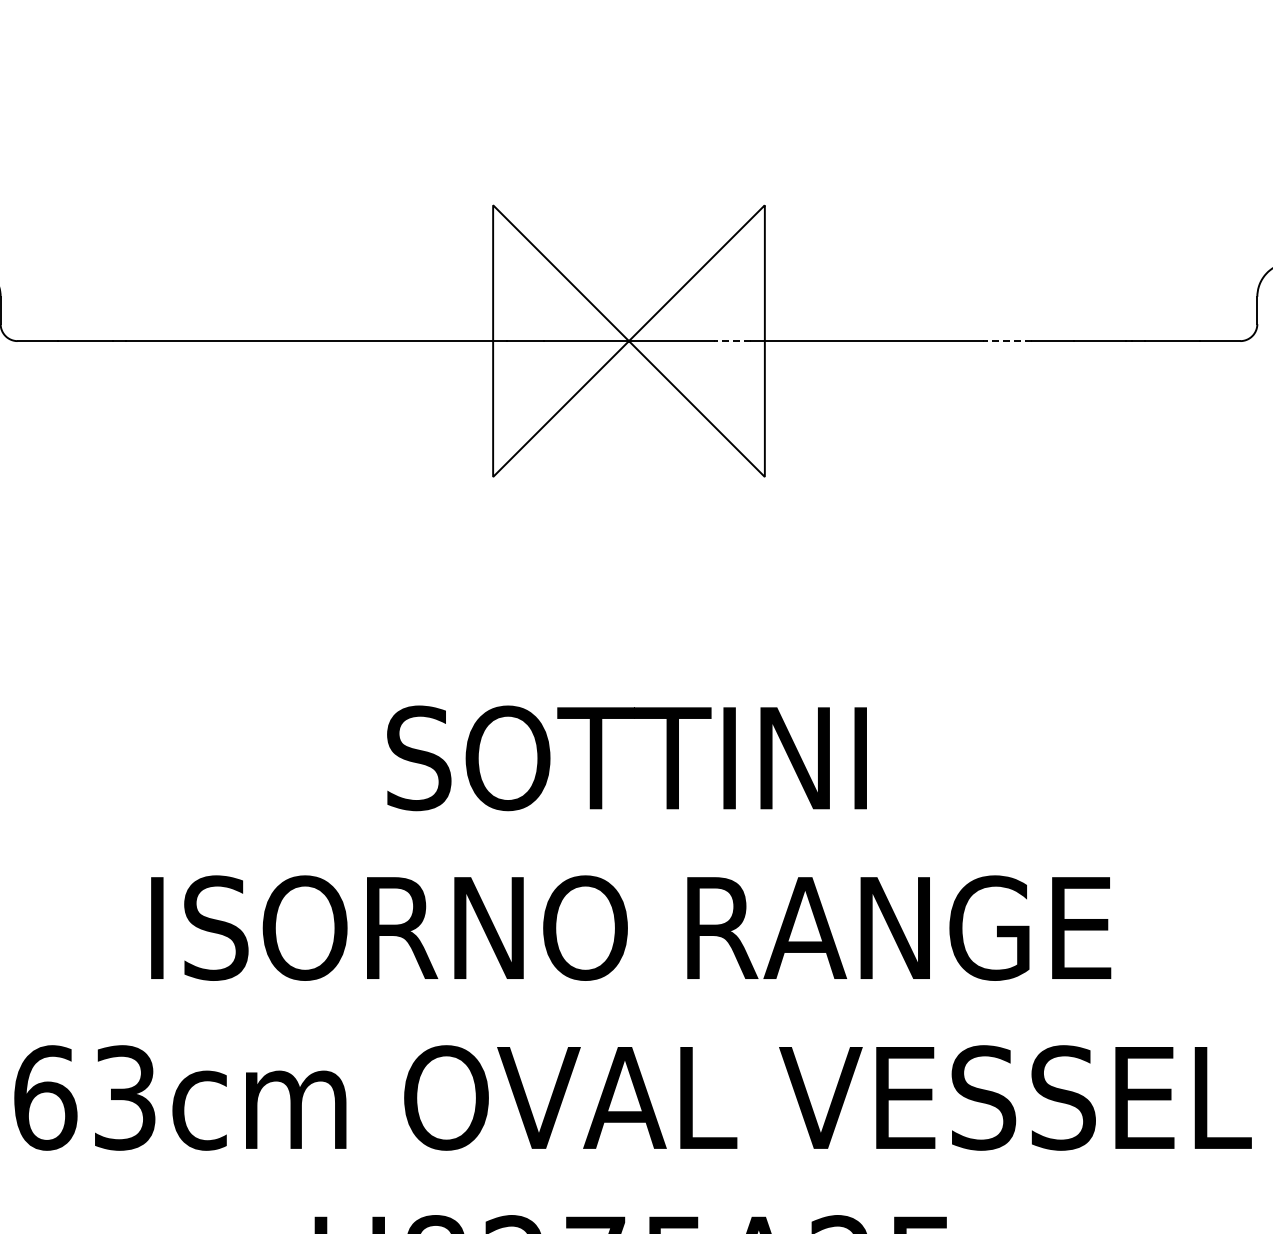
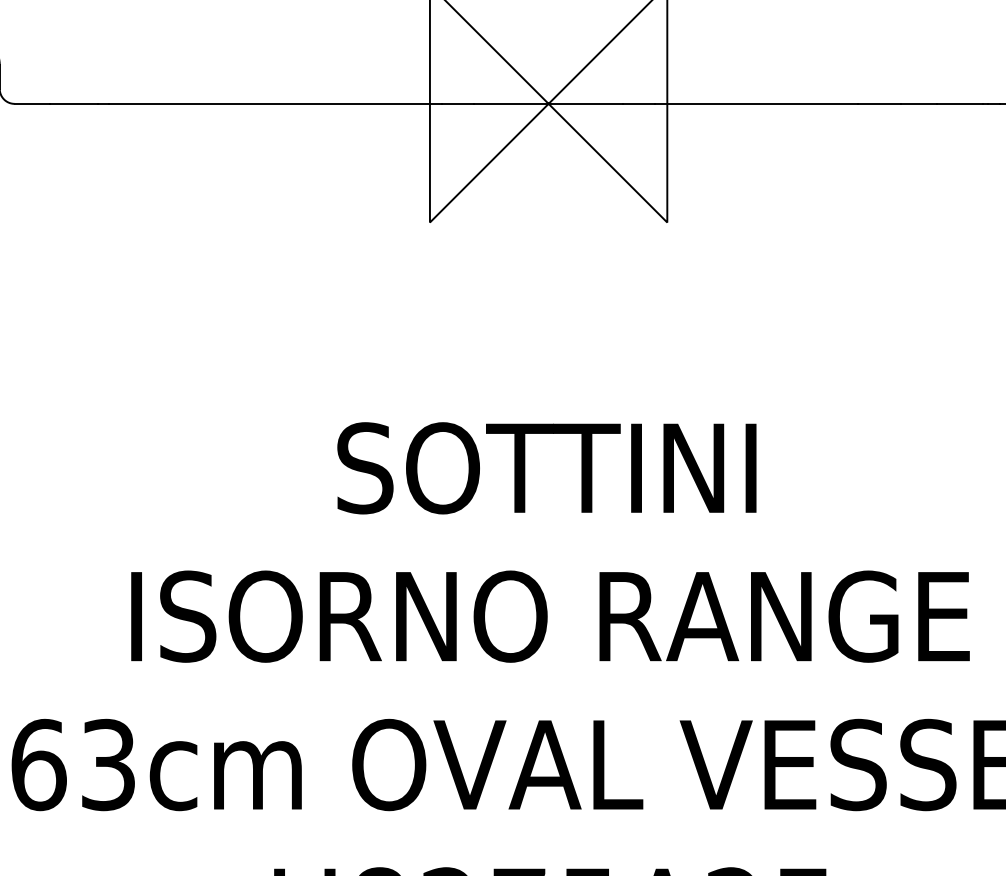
line: (731, 341) -> (638, 104), dashed -> solid
line: (1007, 341) -> (879, 104), dashed -> solid

